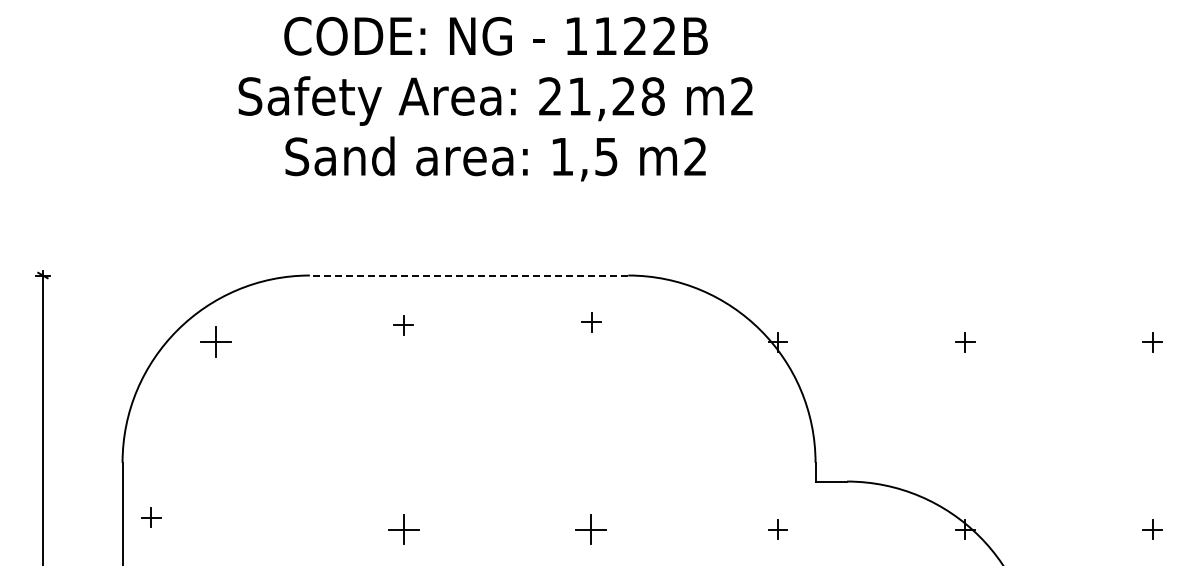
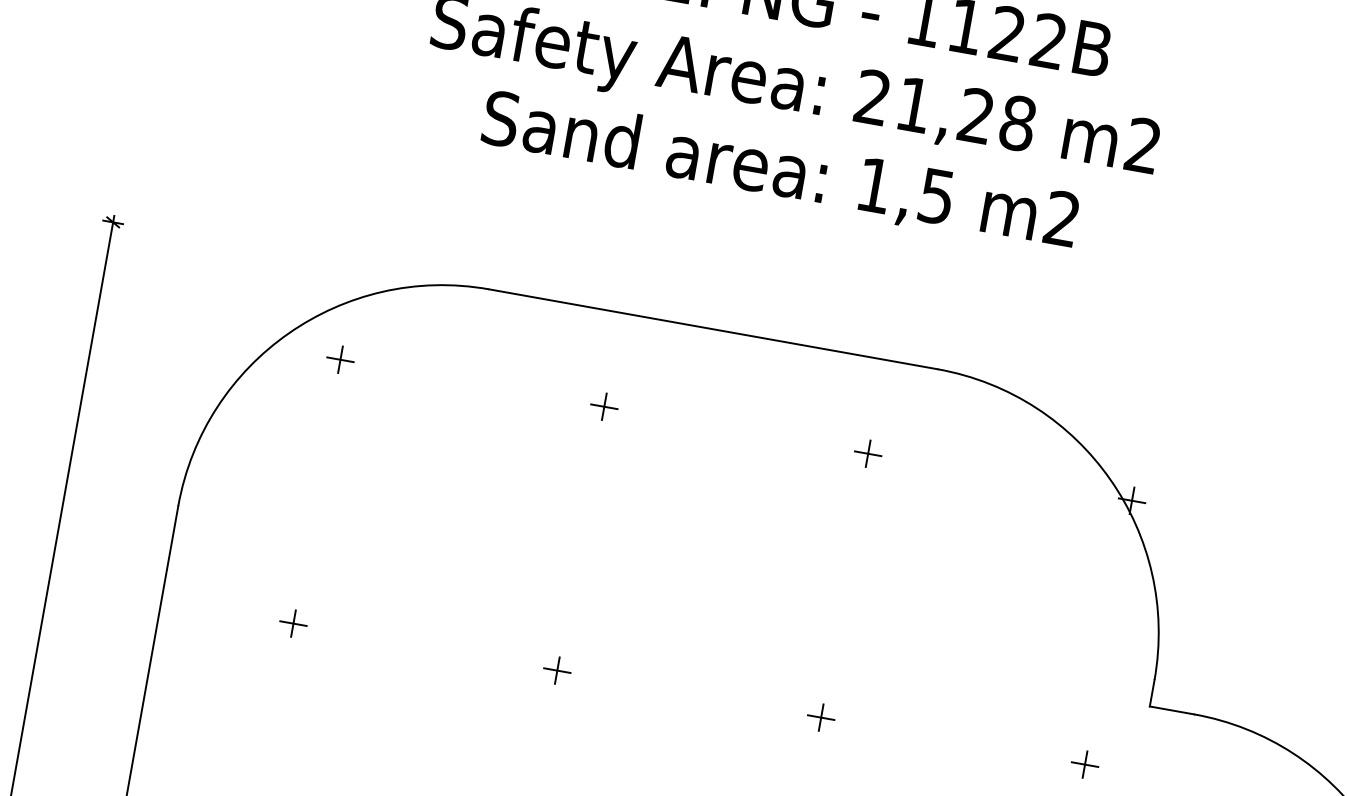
line: (468, 275) -> (712, 329), dashed -> solid
part: (591, 322) -> (867, 454), moved
part: (403, 325) -> (604, 407), moved
part: (216, 342) -> (340, 360), size x0.62
part: (151, 517) -> (293, 623), moved
part: (403, 529) -> (557, 670), size x0.62
part: (590, 529) -> (820, 717), size x0.62

